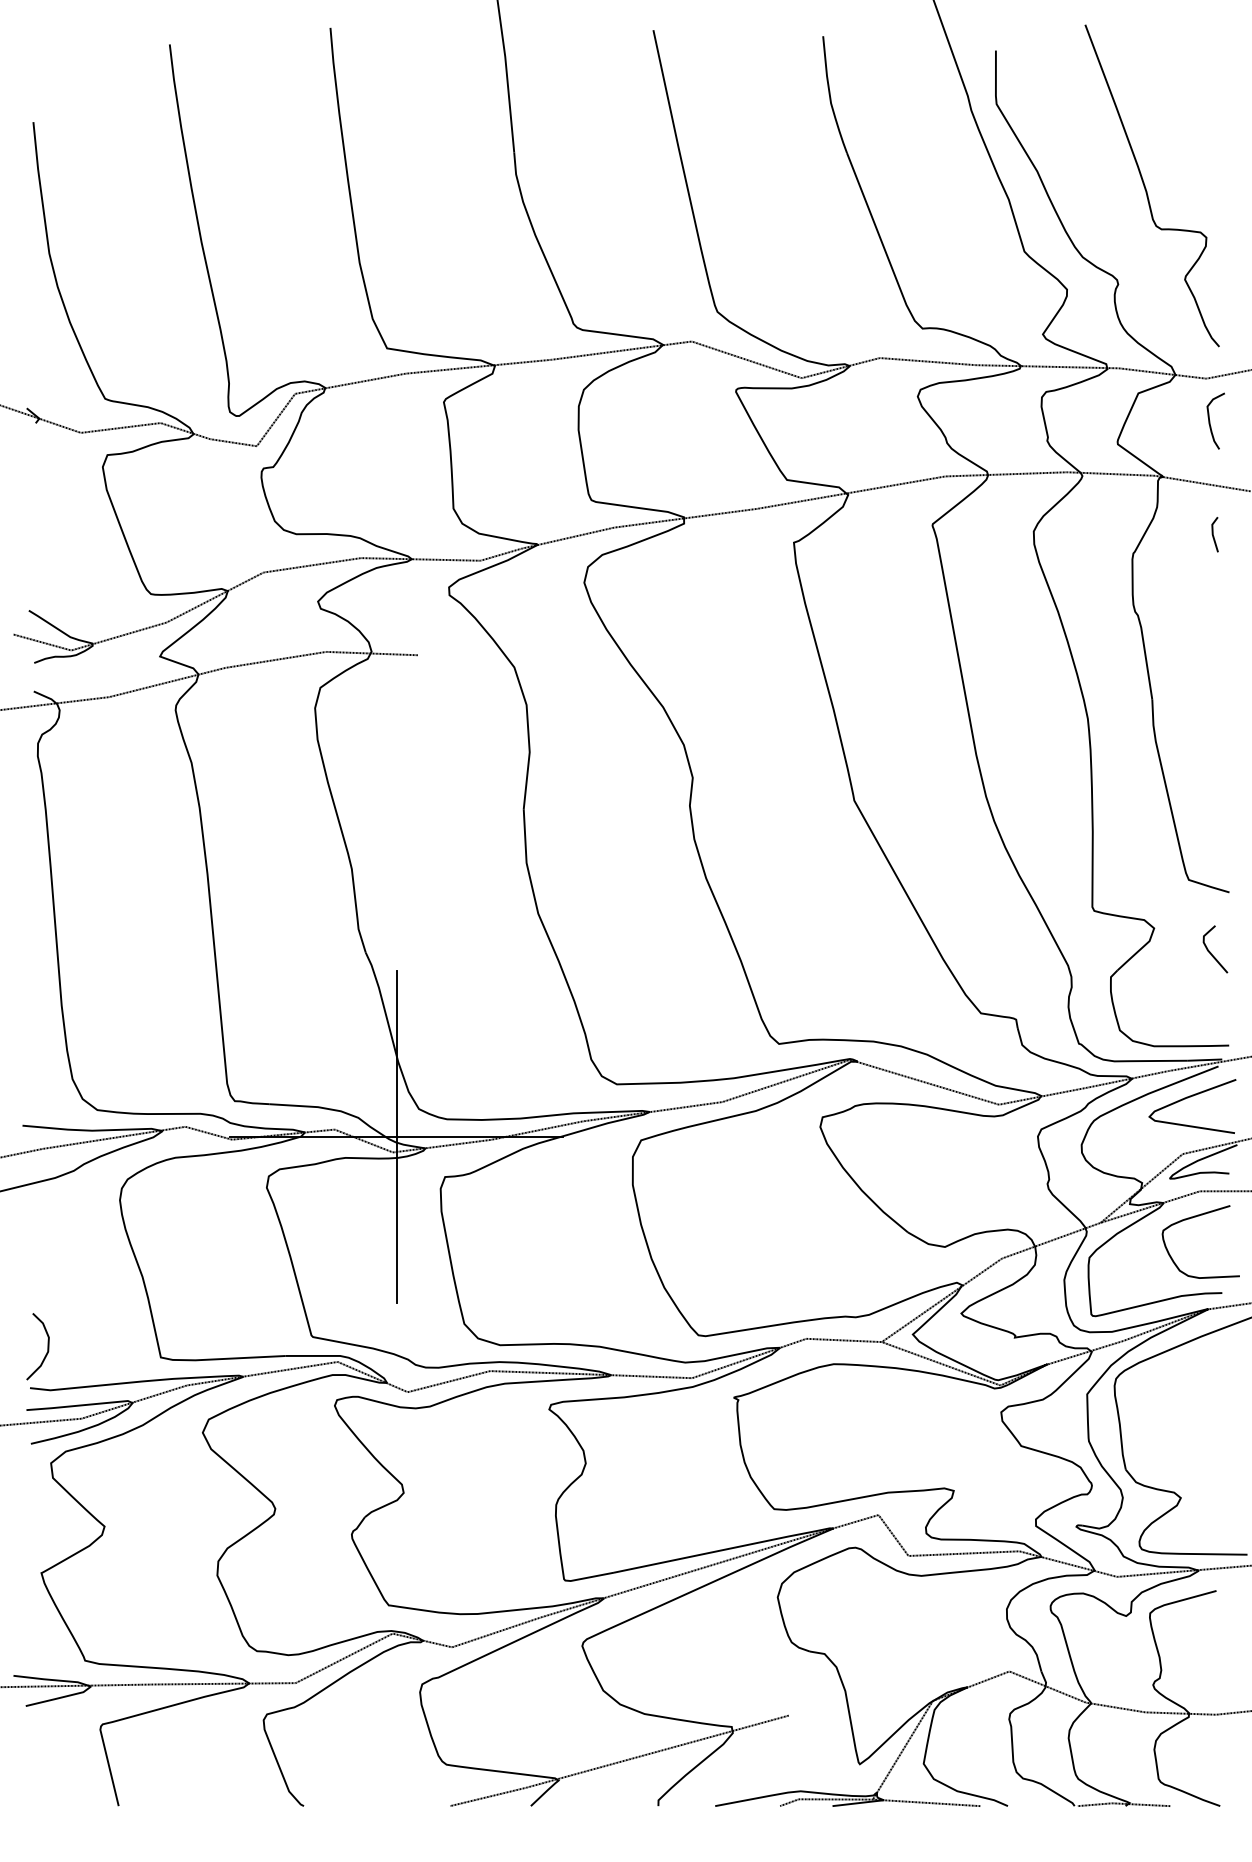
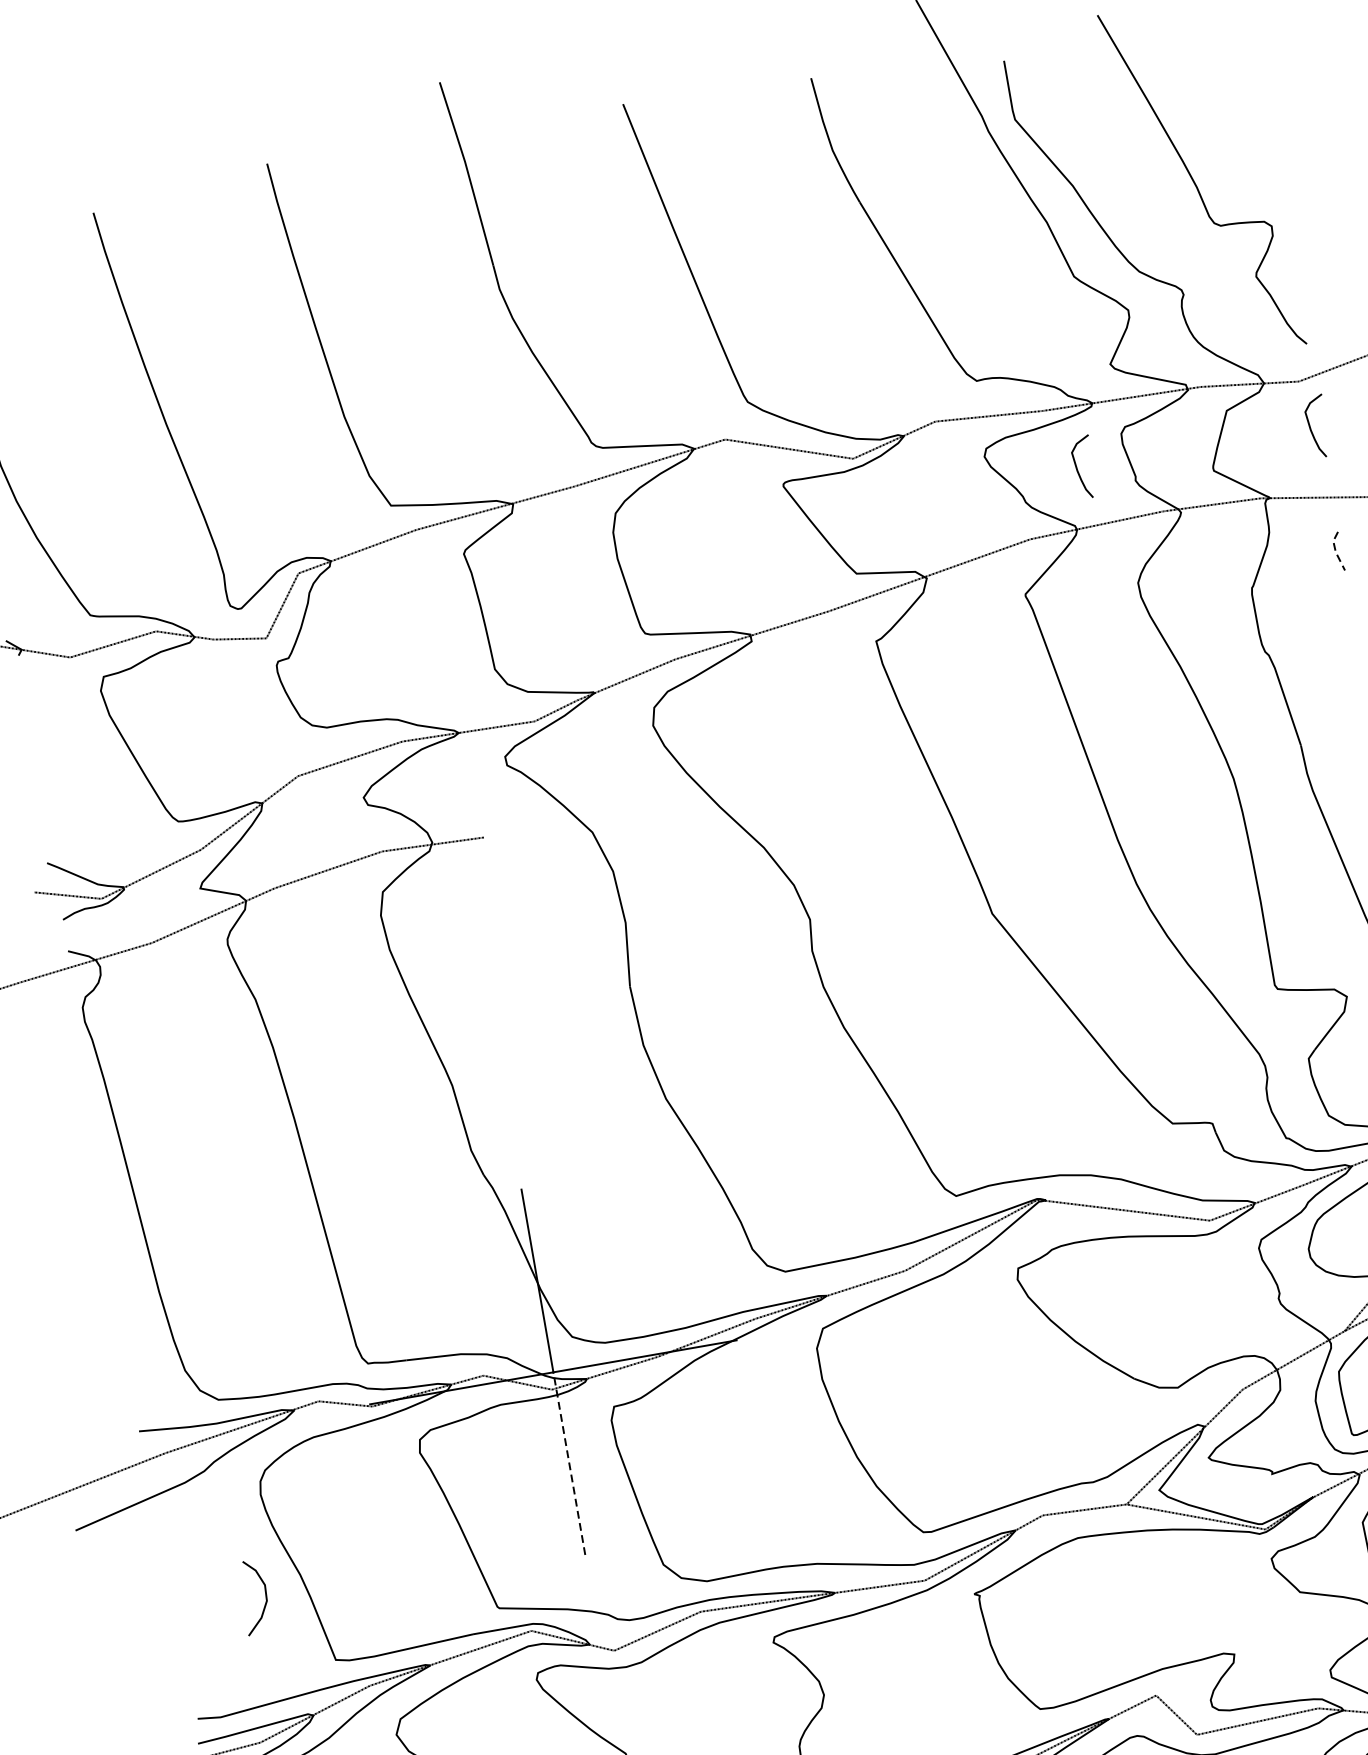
curve: (998, 420) -> (1077, 467), added
line: (1212, 533) -> (1335, 550), solid -> dashed
line: (396, 1220) -> (568, 1463), solid -> dashed
curve: (47, 1346) -> (265, 1595), moved

